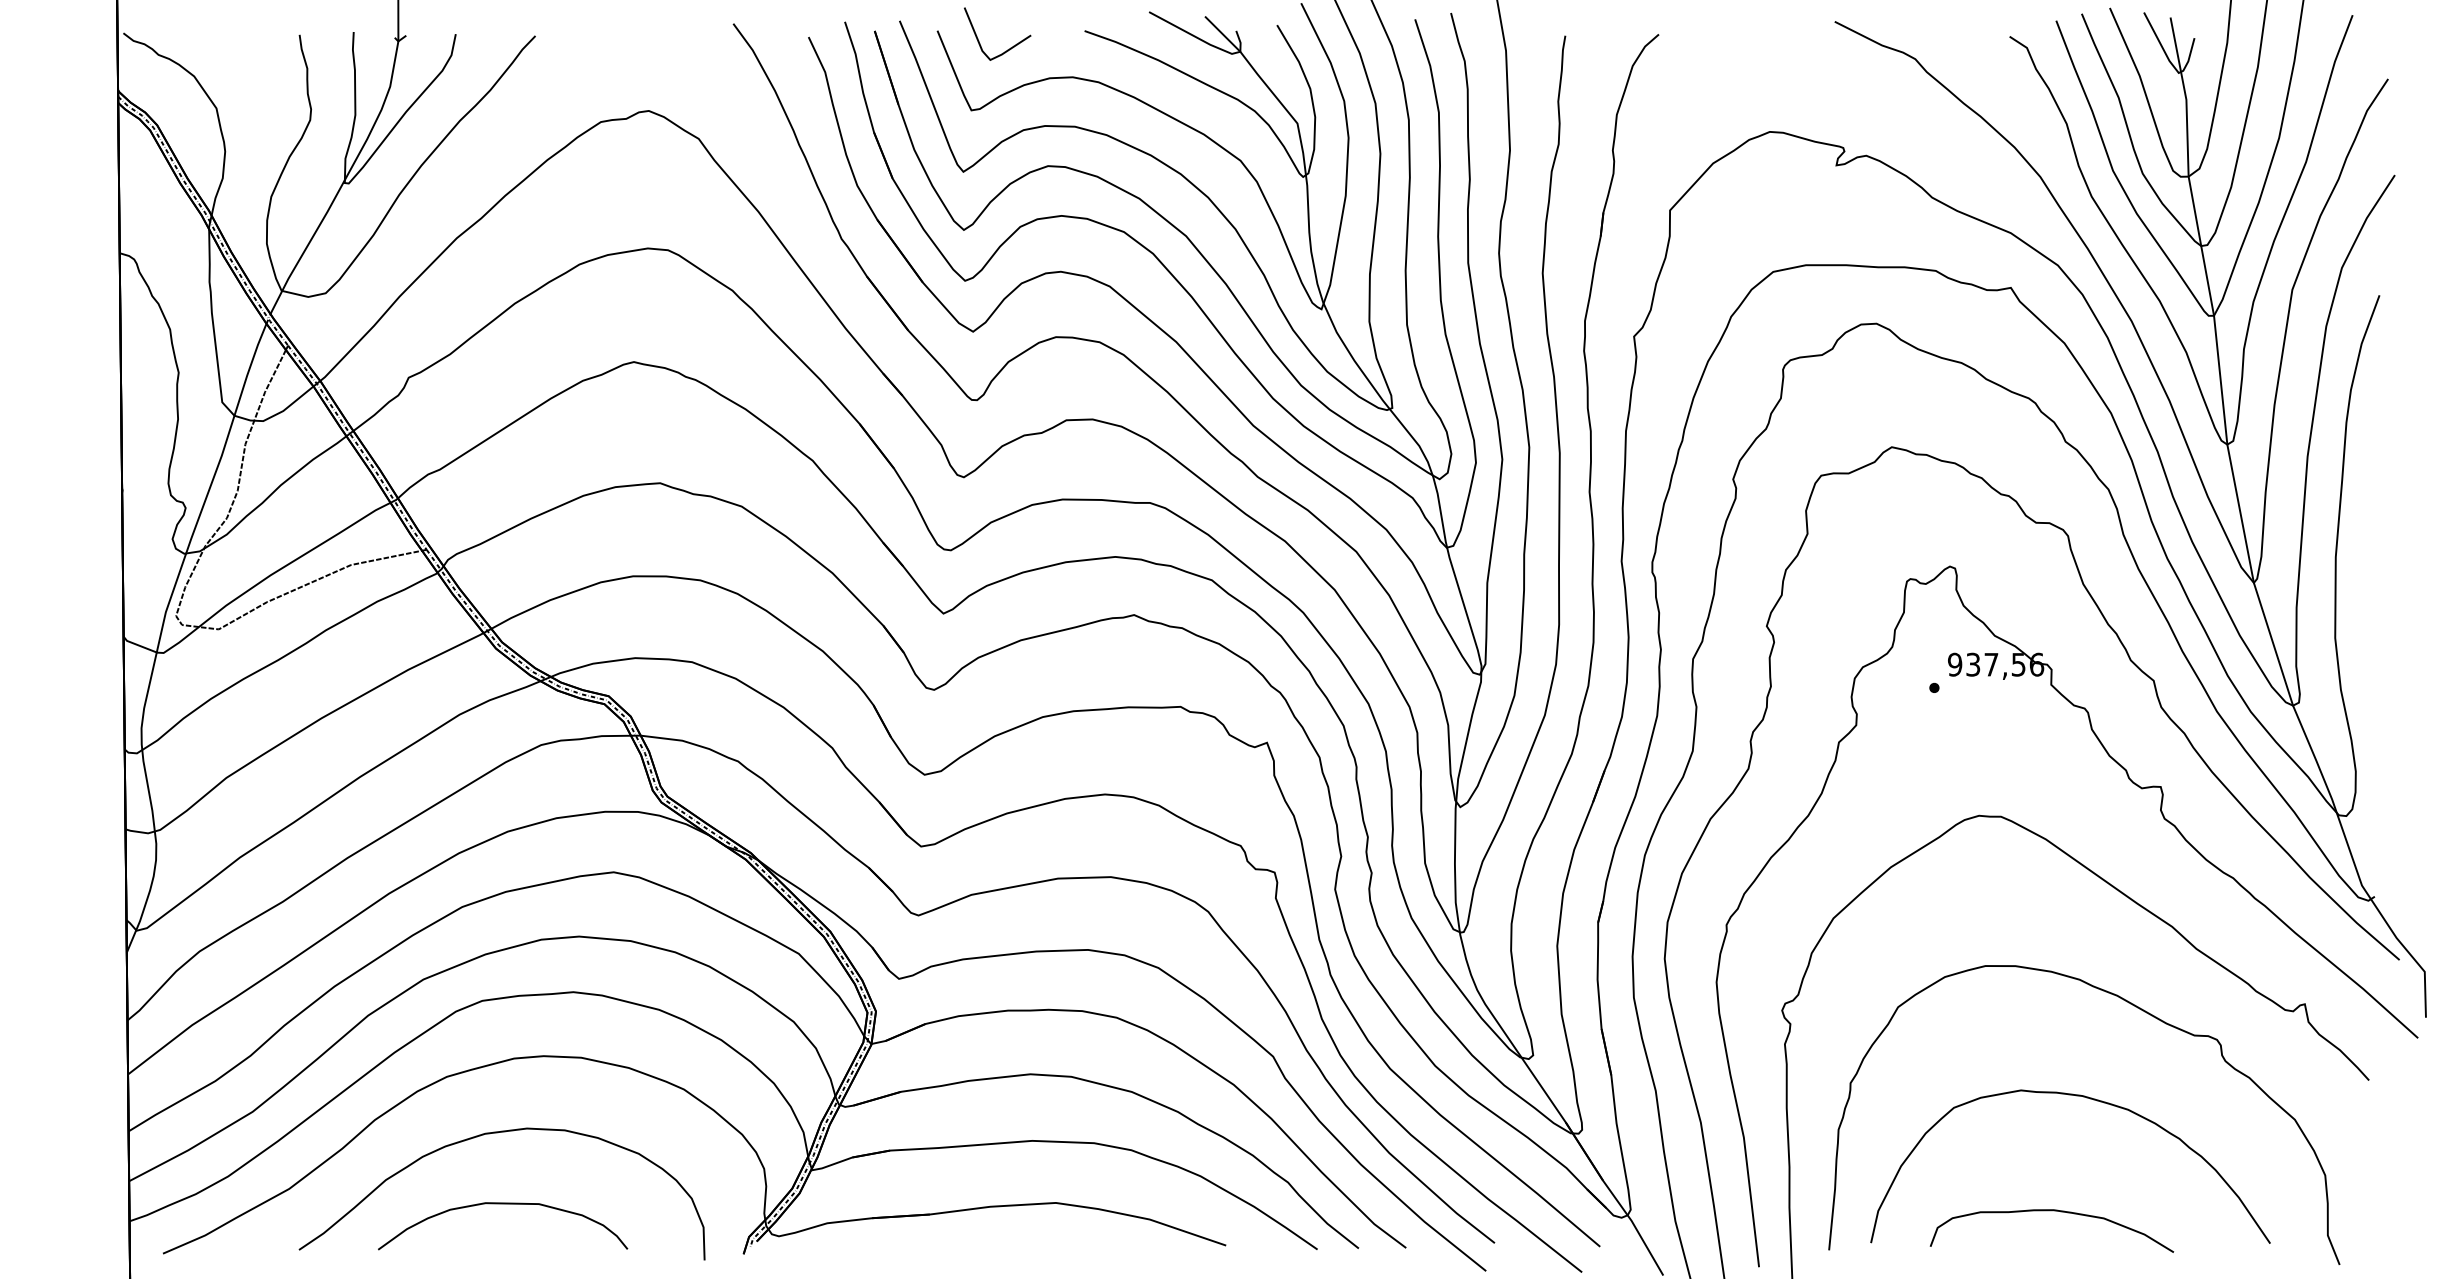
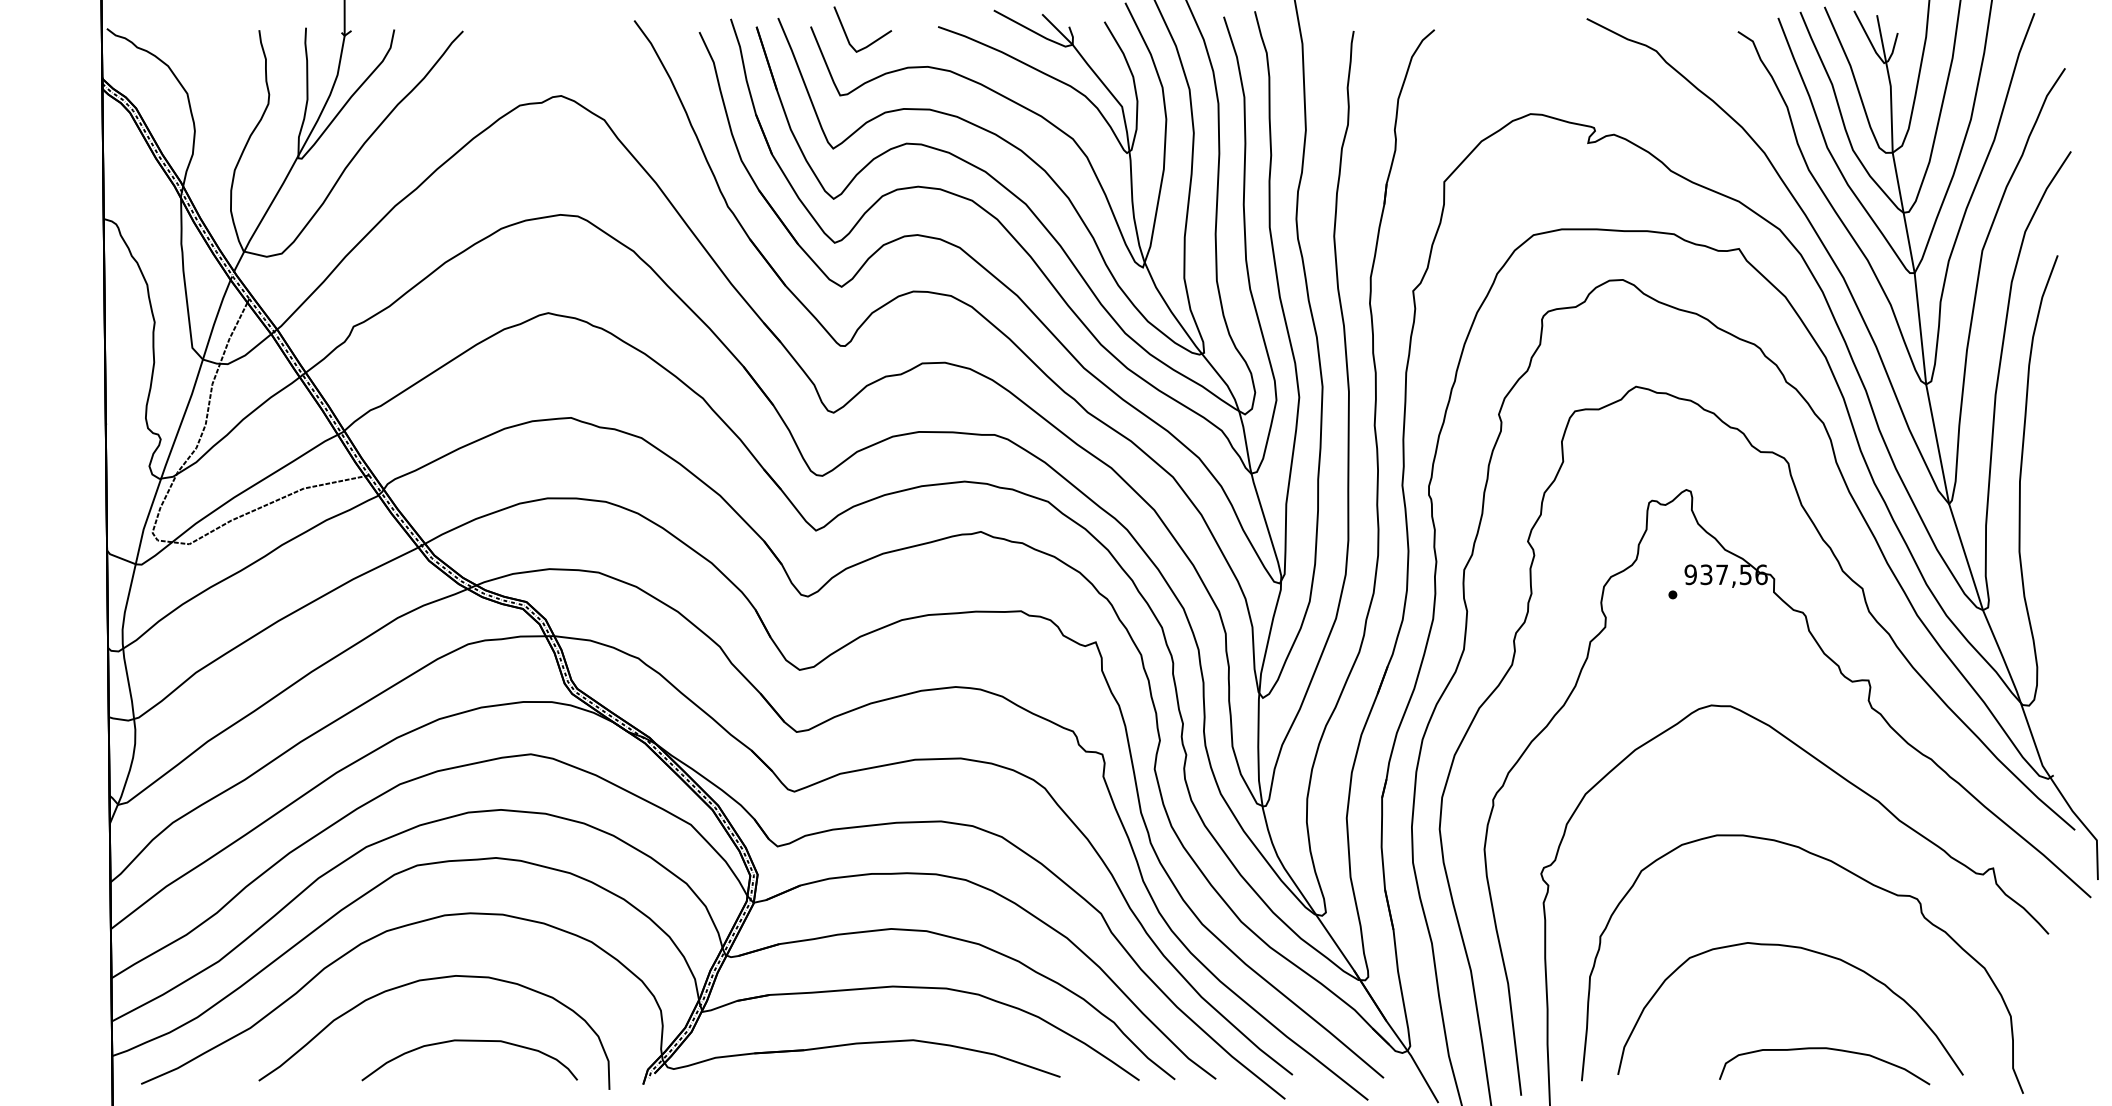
curve: (503, 1204) -> (470, 1041), moved
curve: (2051, 1211) -> (1824, 1049), moved

